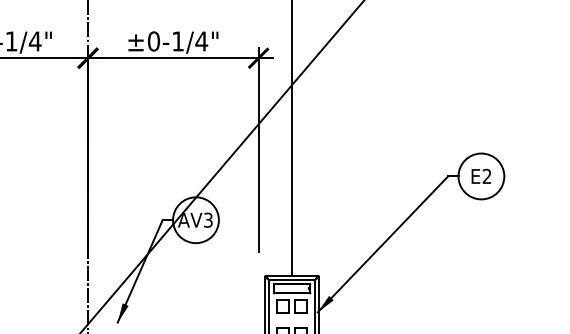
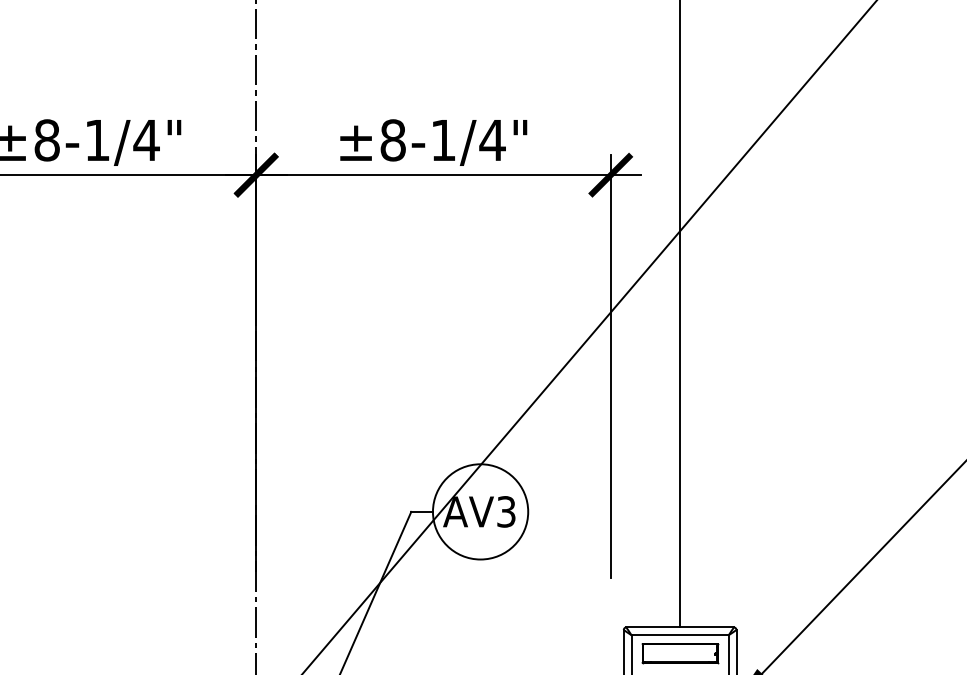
text: (153, 41) -> (392, 140), ±0-1/4" -> ±8-1/4"

